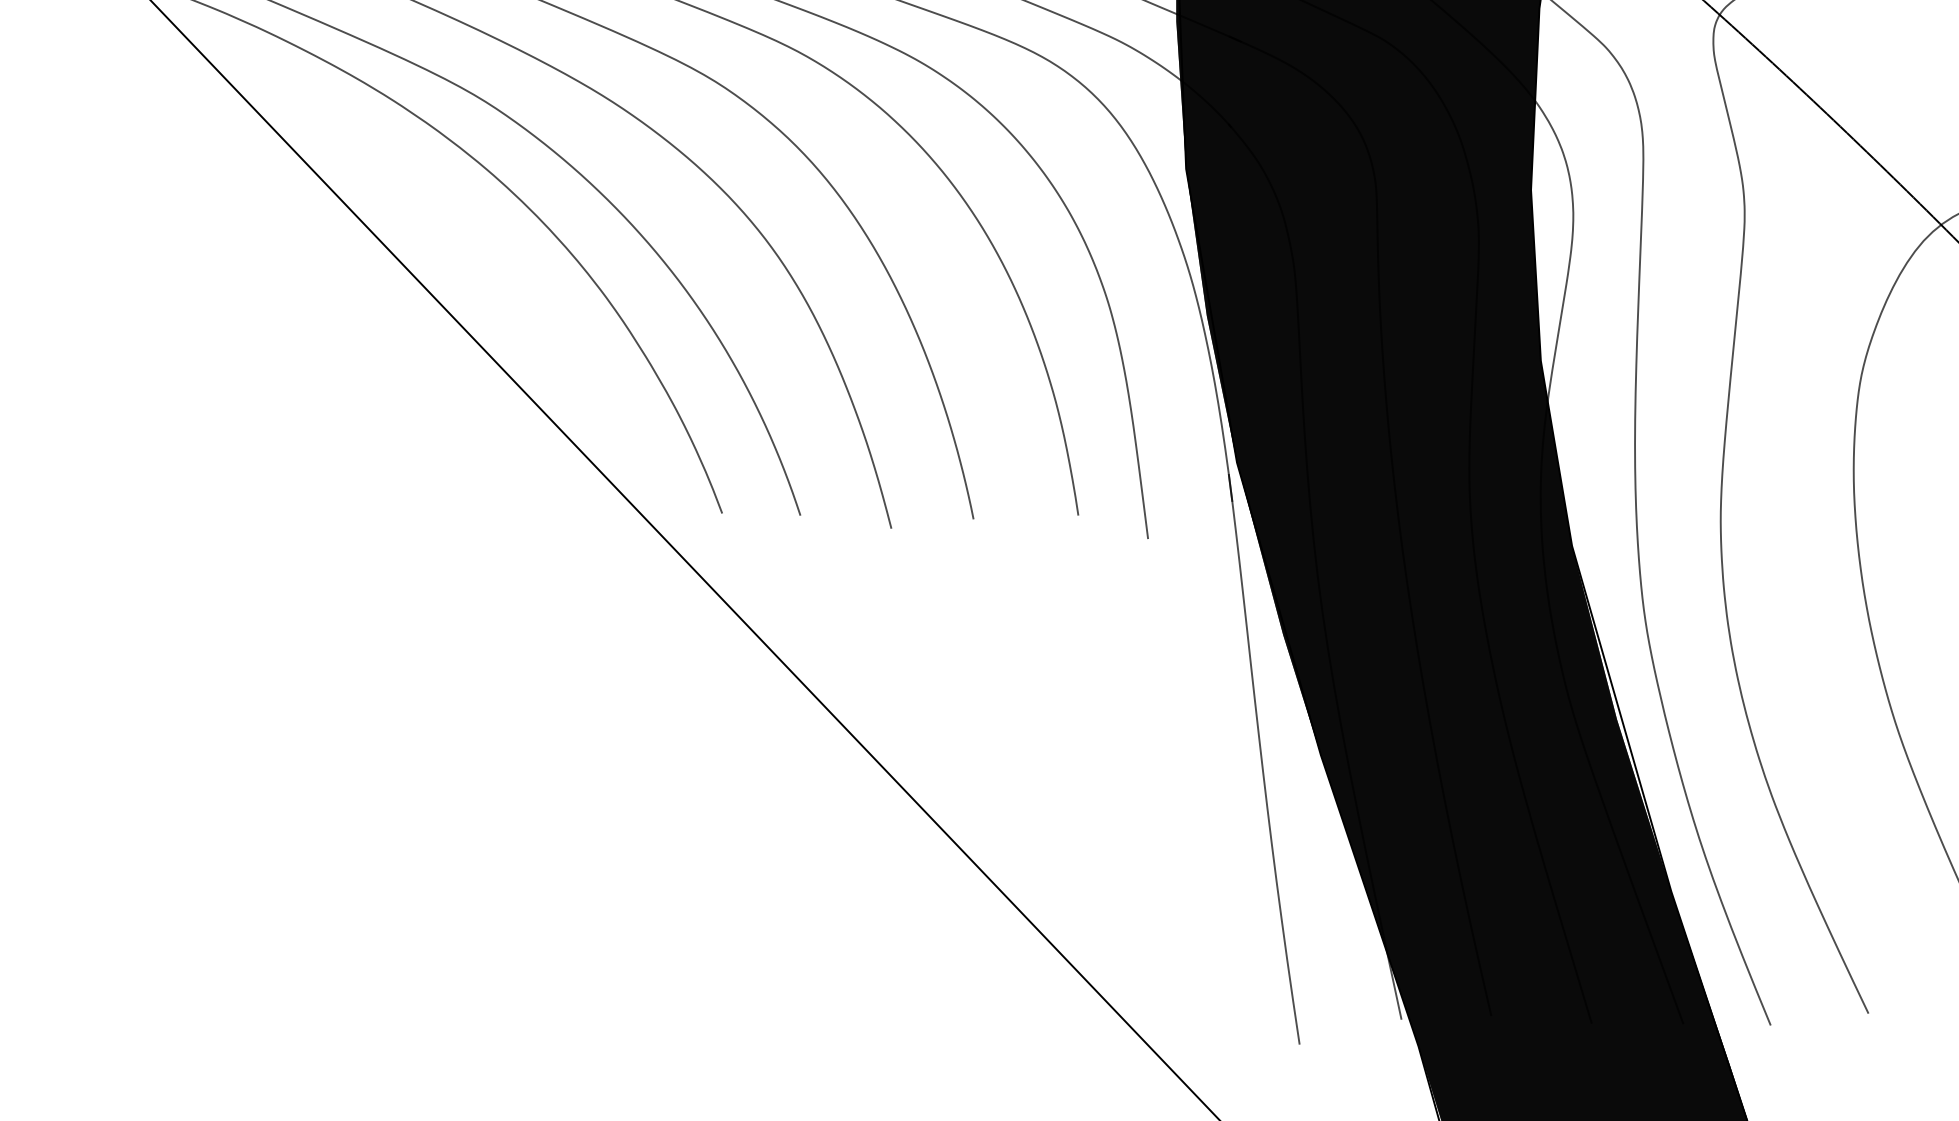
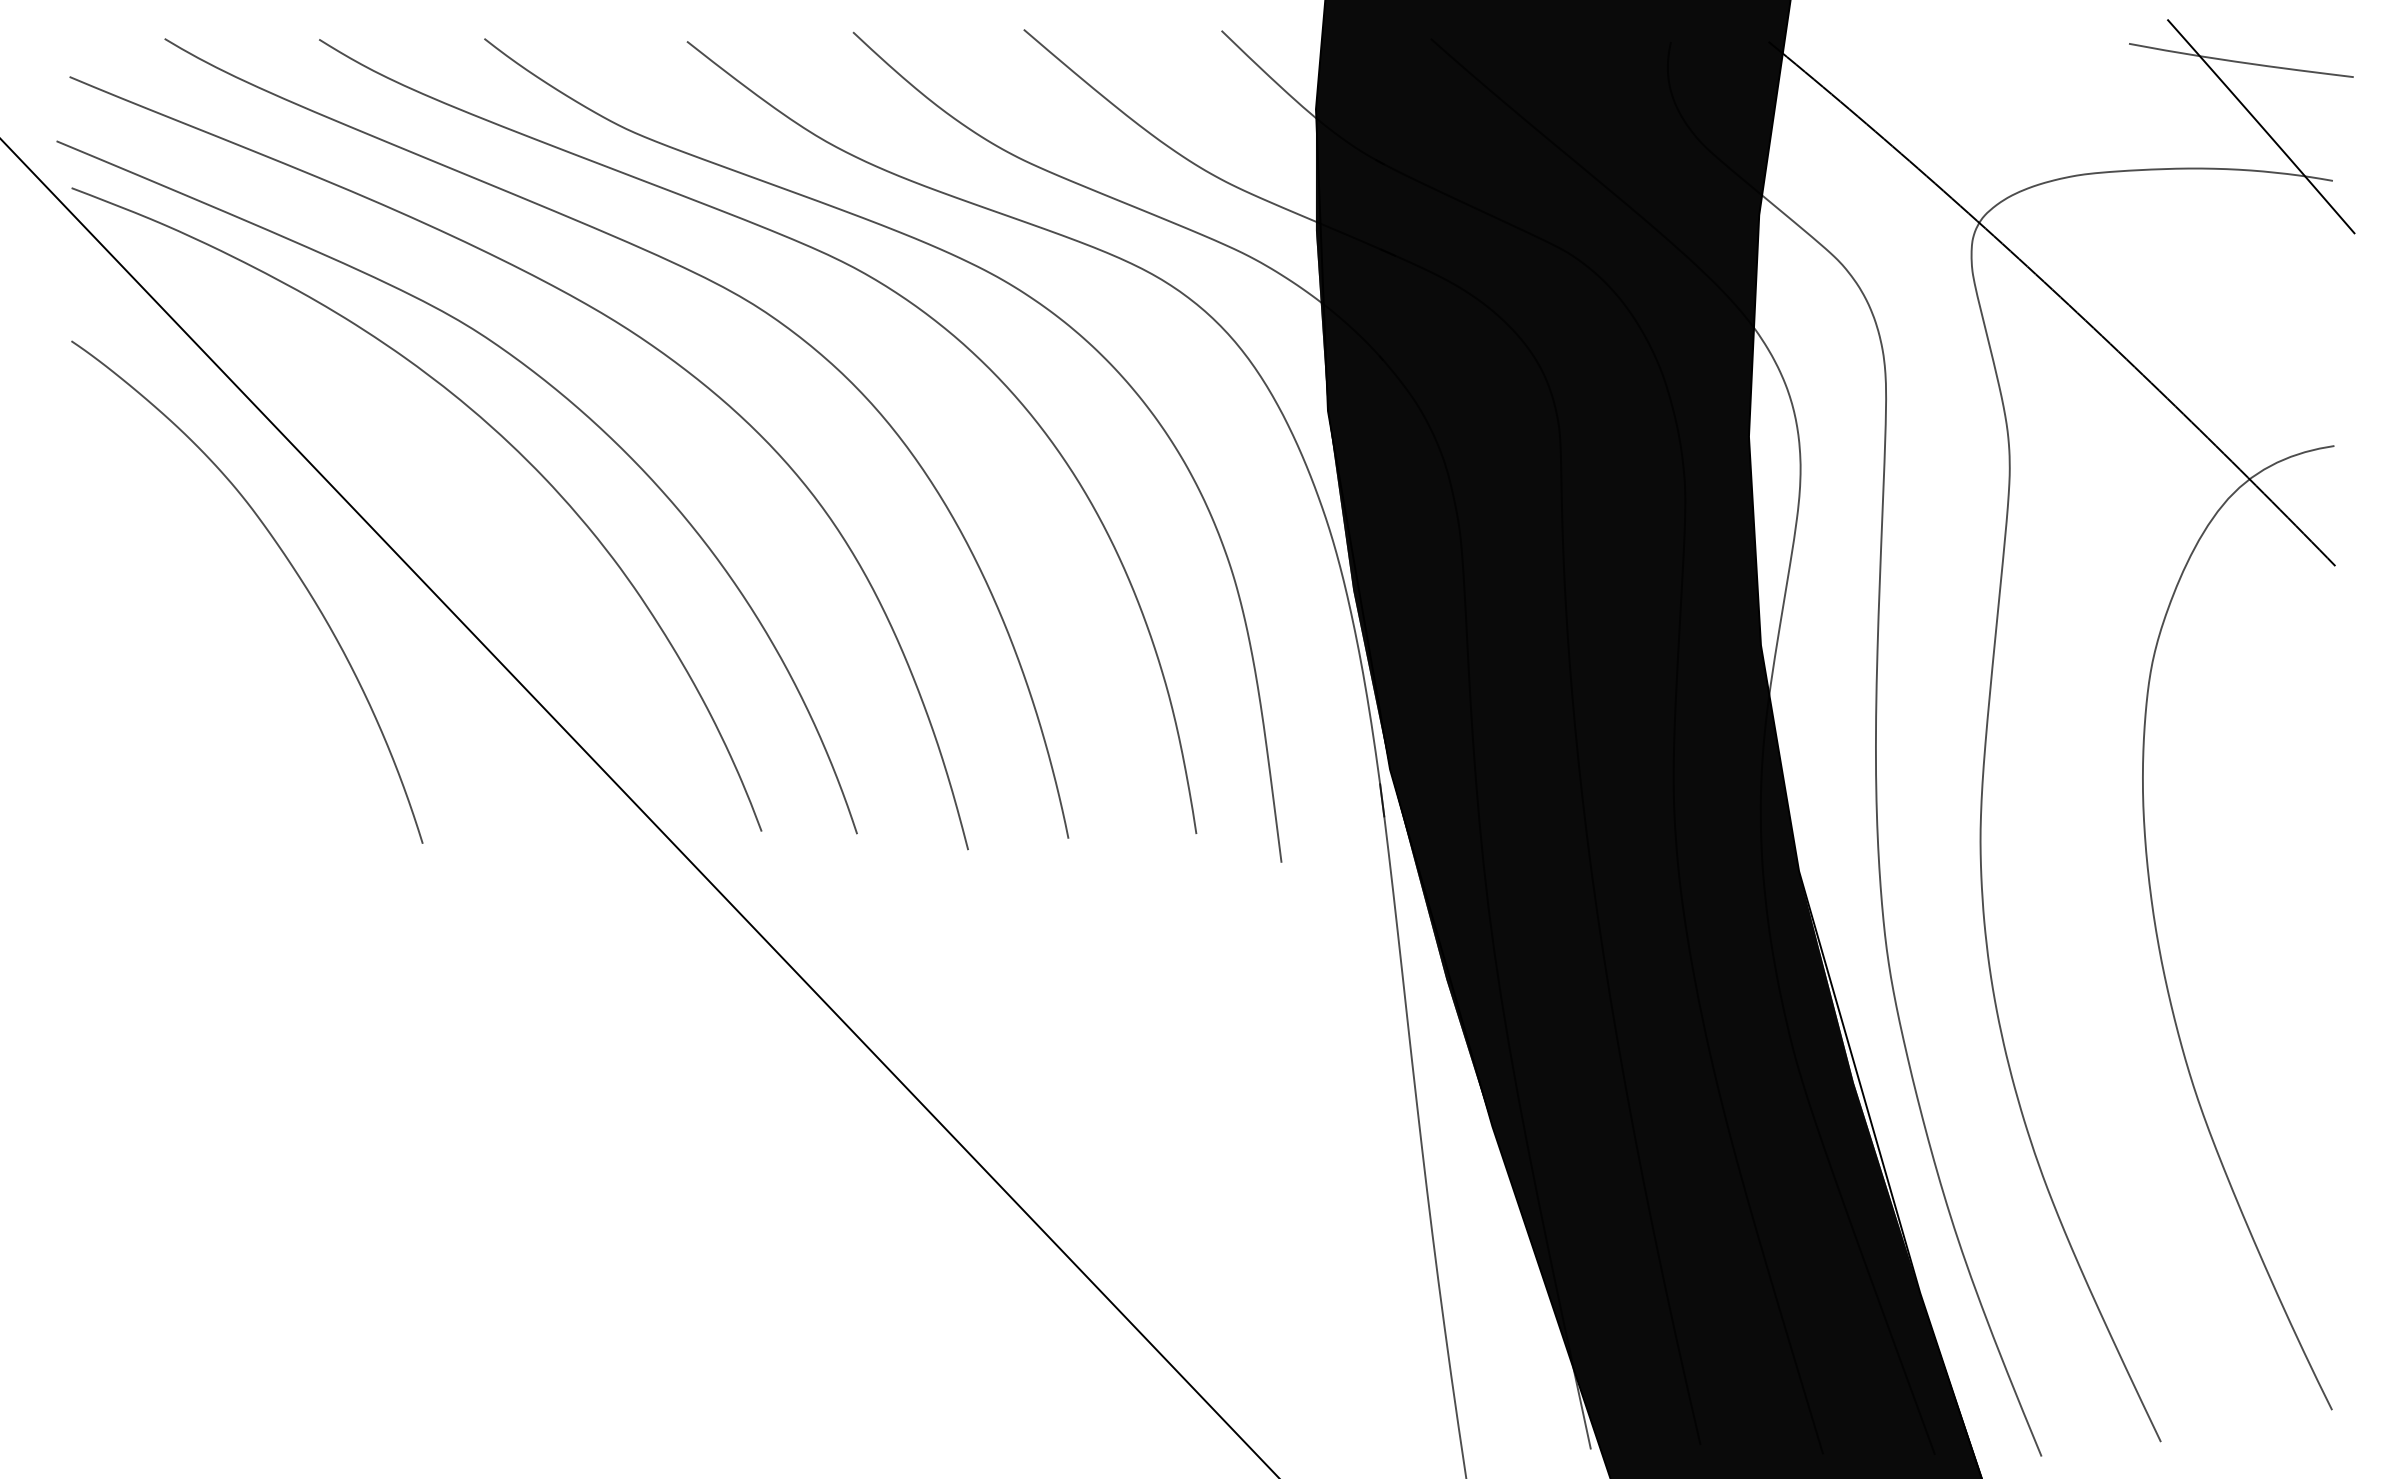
curve: (334, 293) -> (288, 562), added

